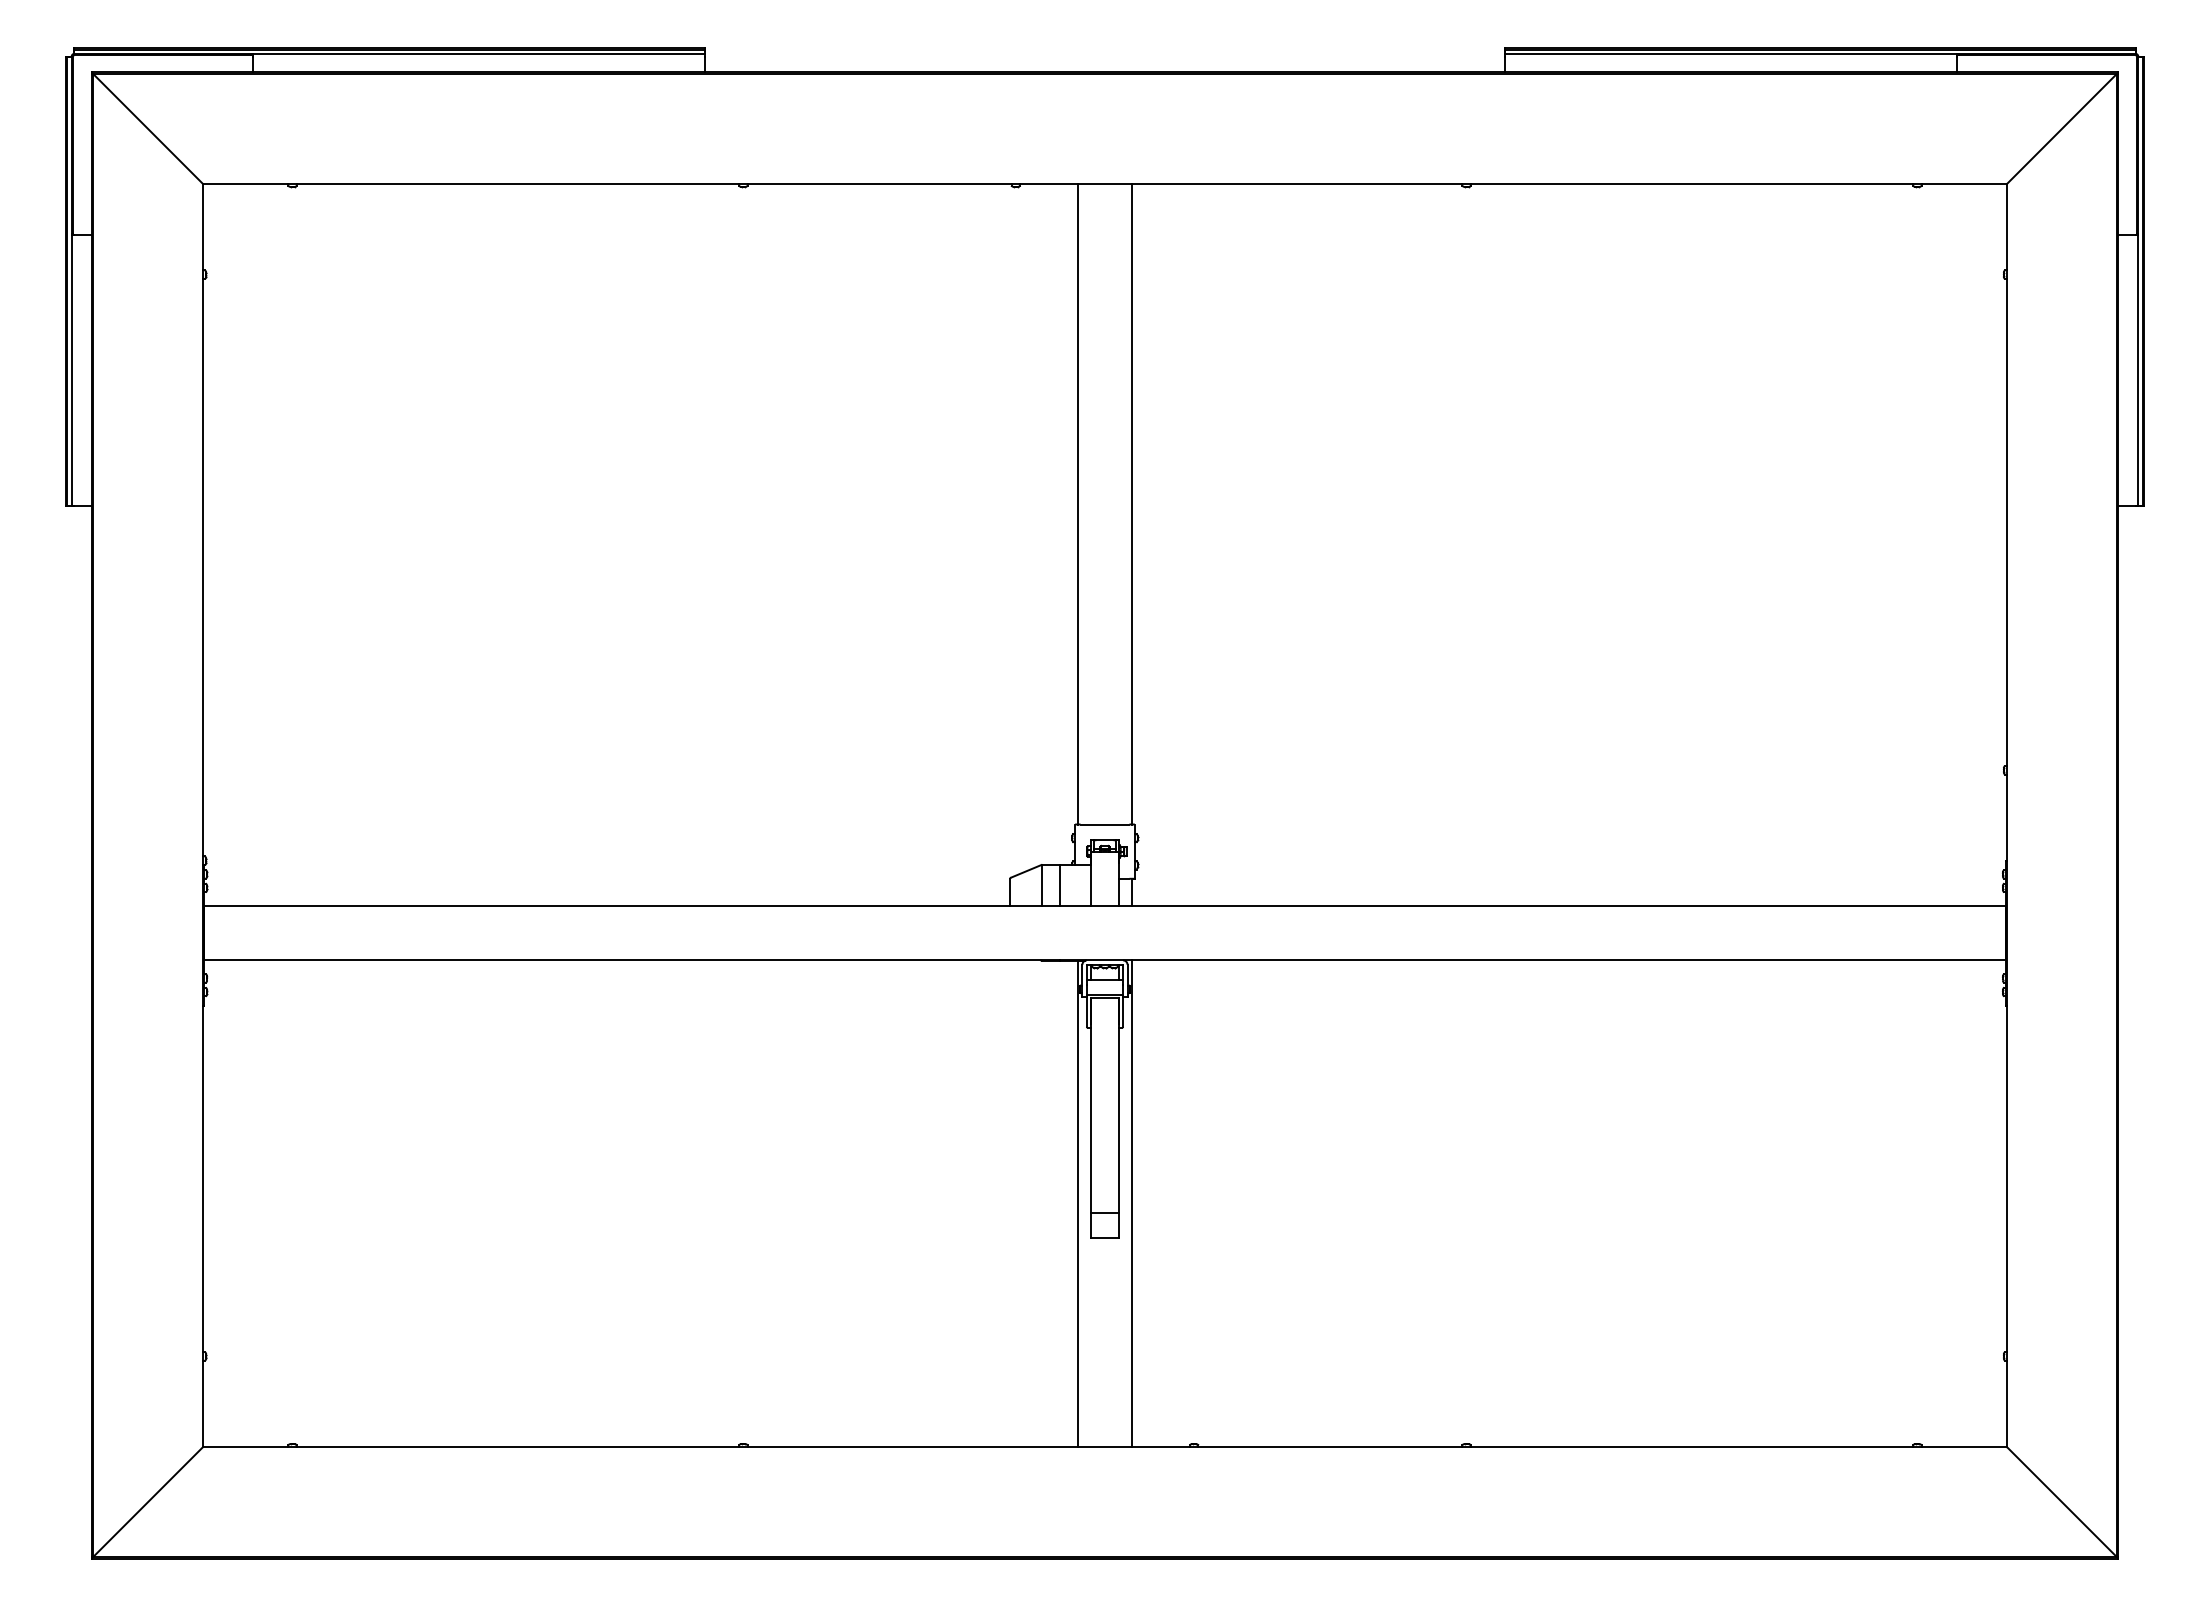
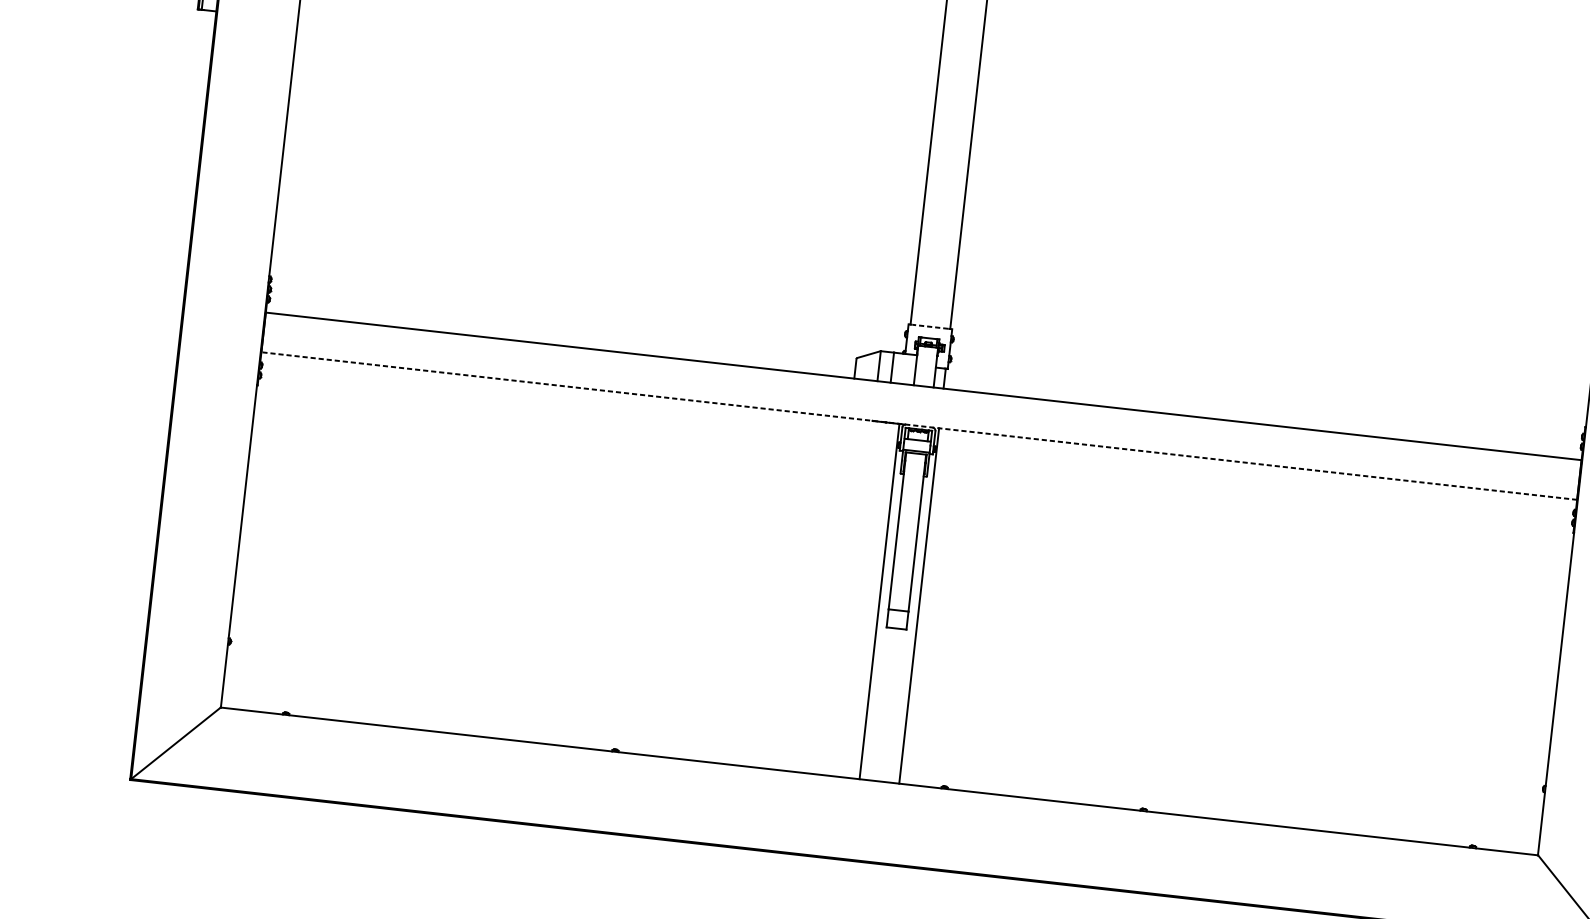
line: (1104, 824) -> (930, 326), solid -> dashed
line: (1104, 960) -> (918, 426), solid -> dashed

